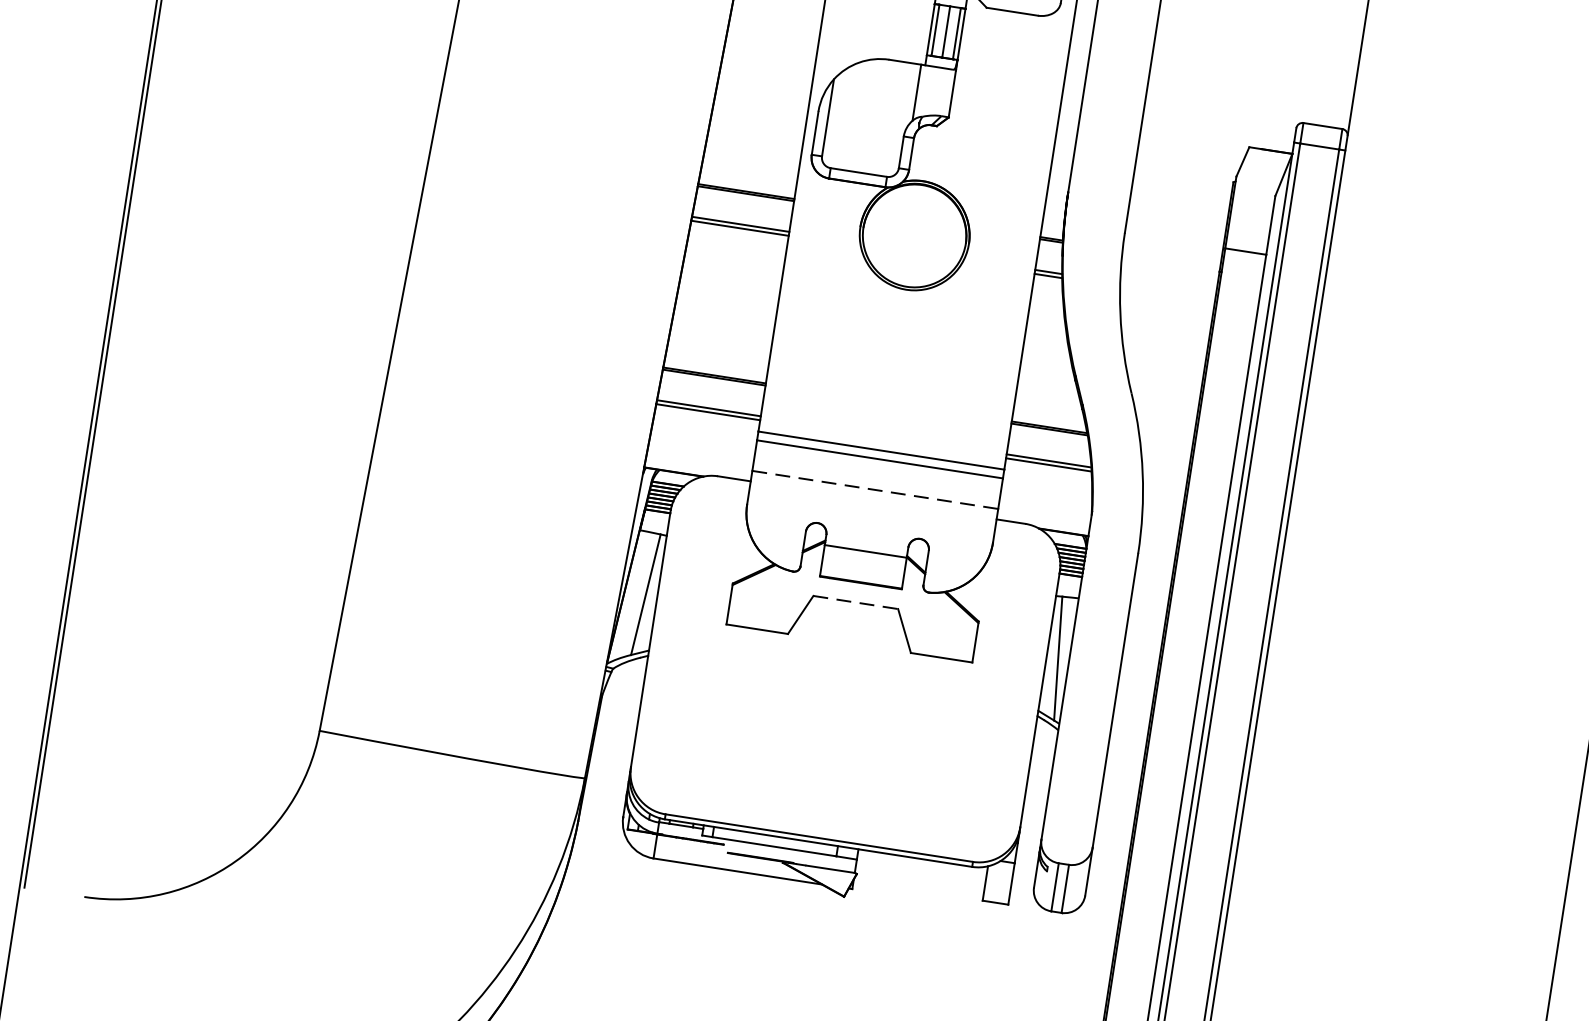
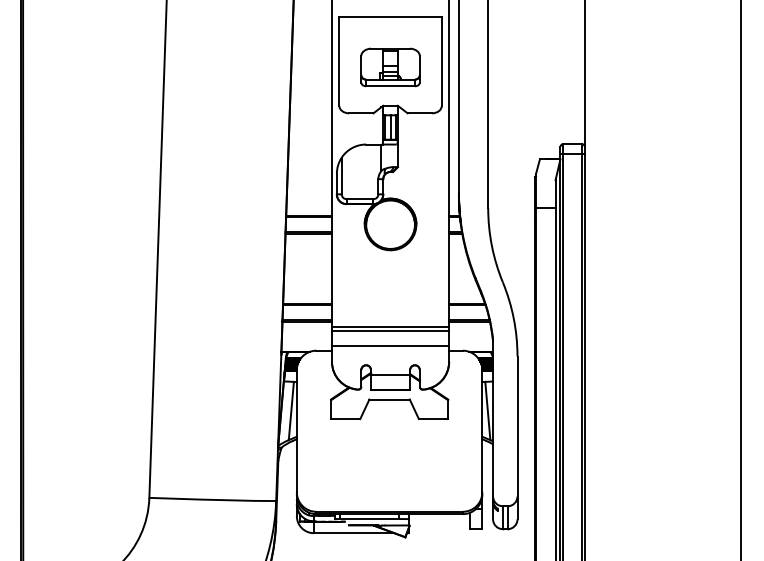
line: (875, 489) -> (390, 345), dashed -> solid
line: (857, 602) -> (390, 399), dashed -> solid

